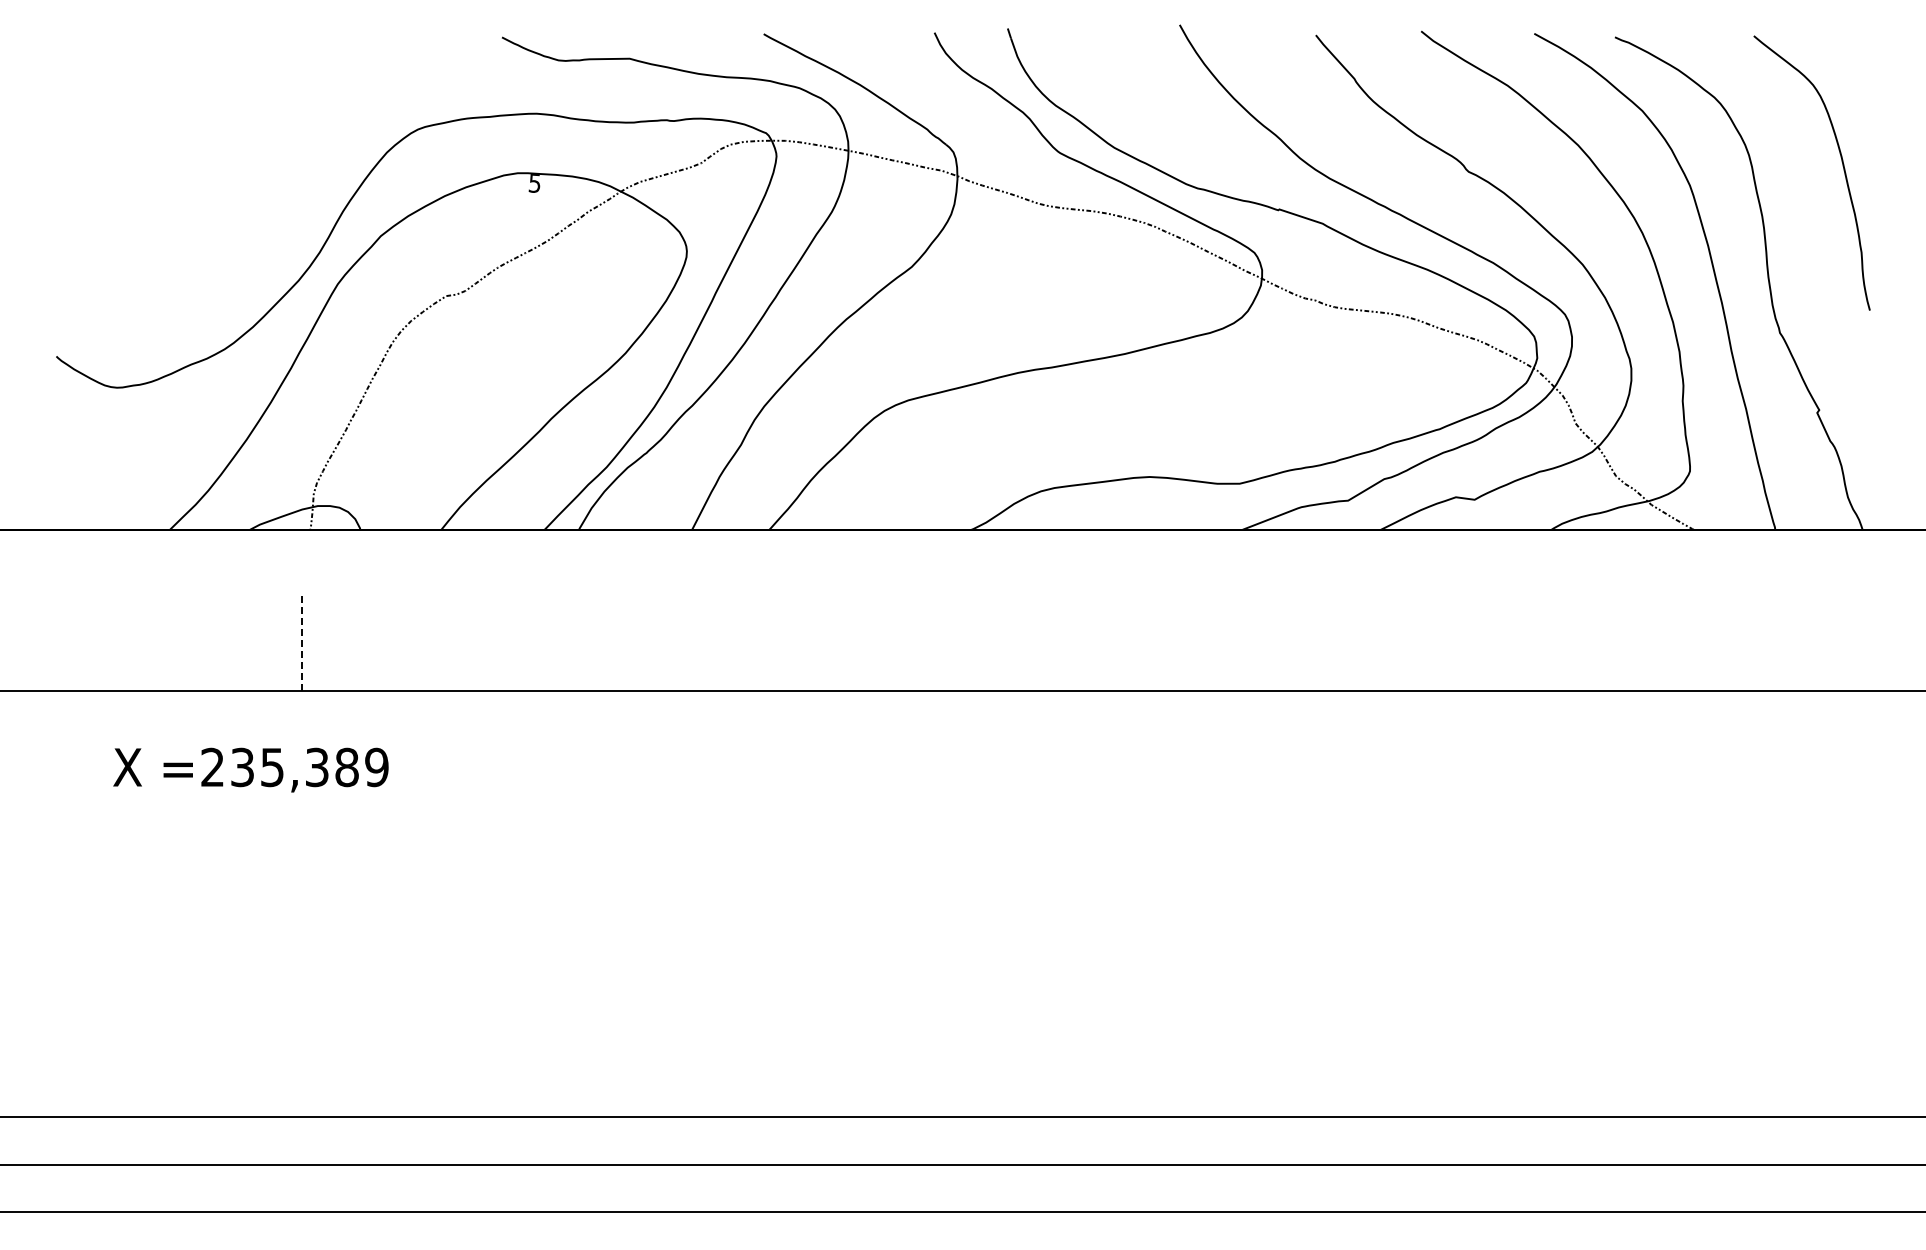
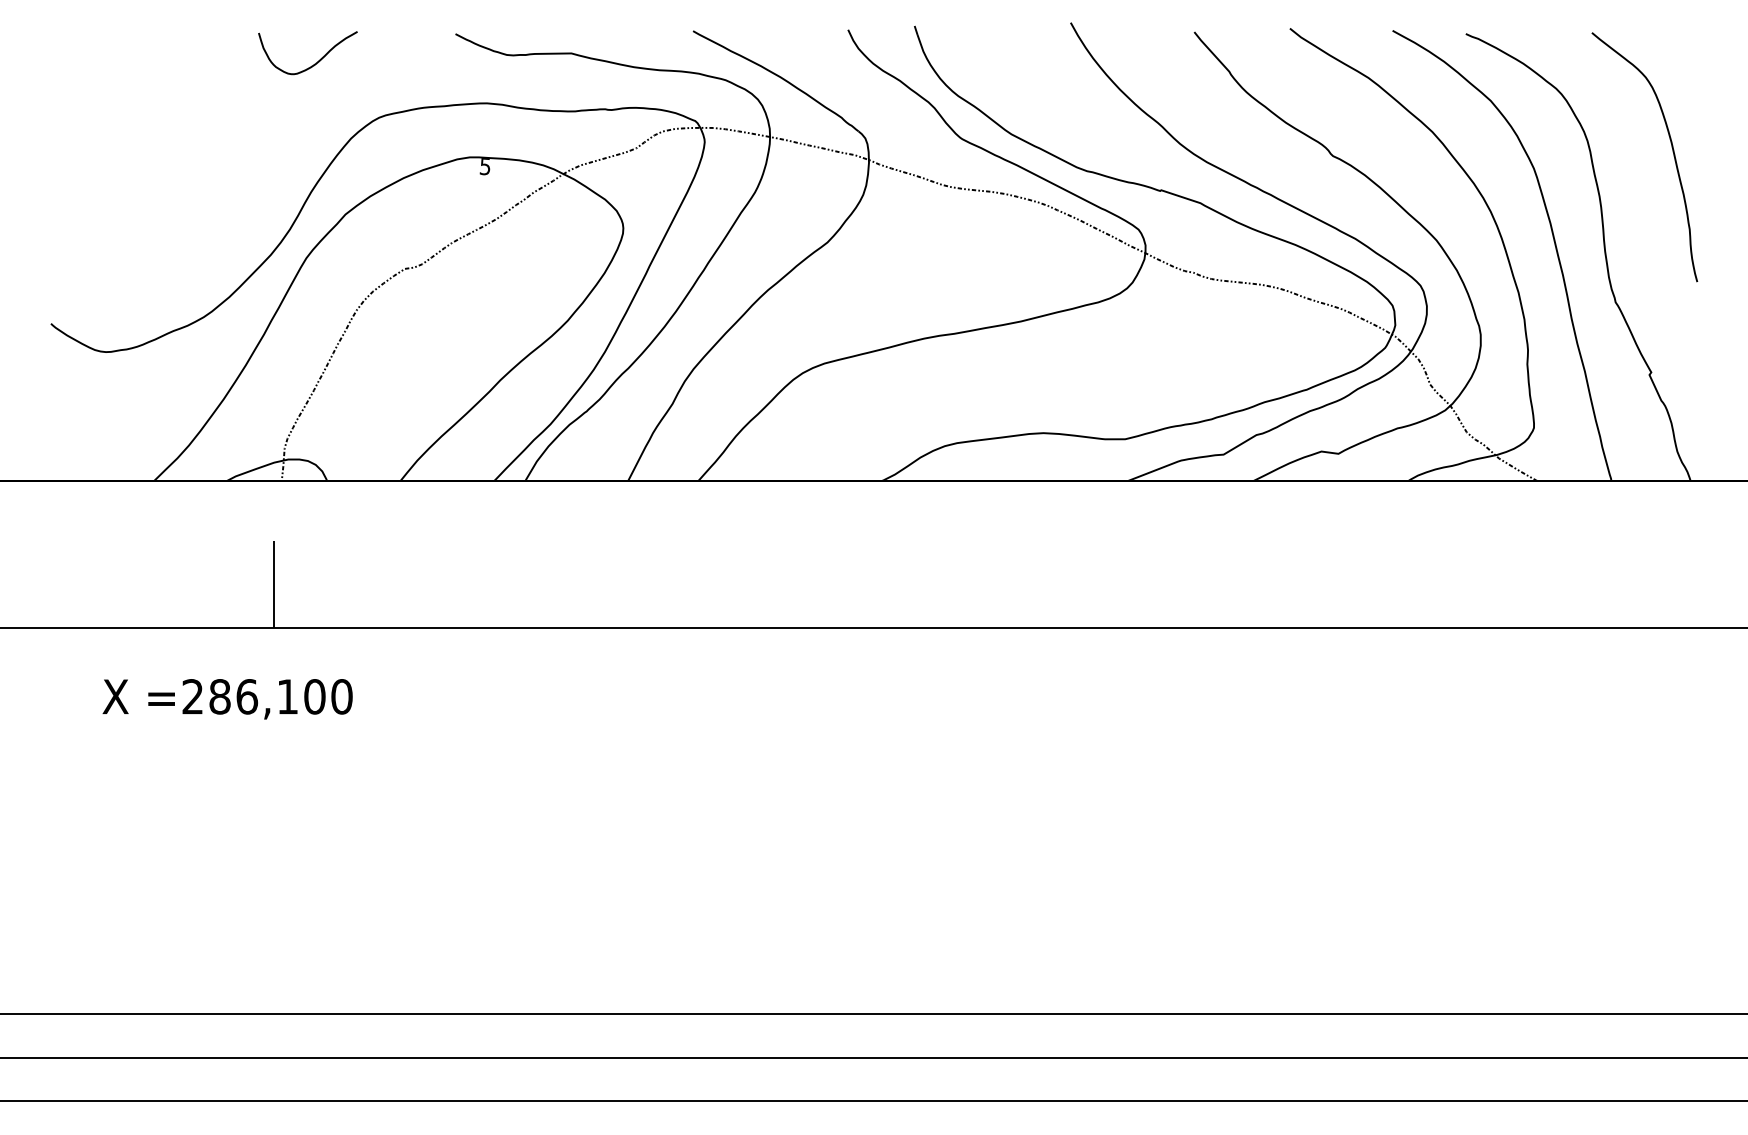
curve: (348, 68) -> (316, 62), added
line: (301, 643) -> (273, 584), dashed -> solid
text: (309, 767) -> (280, 696), =235,389 -> =286,100

